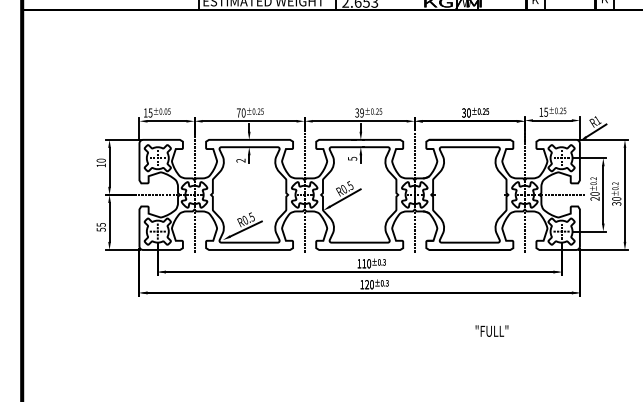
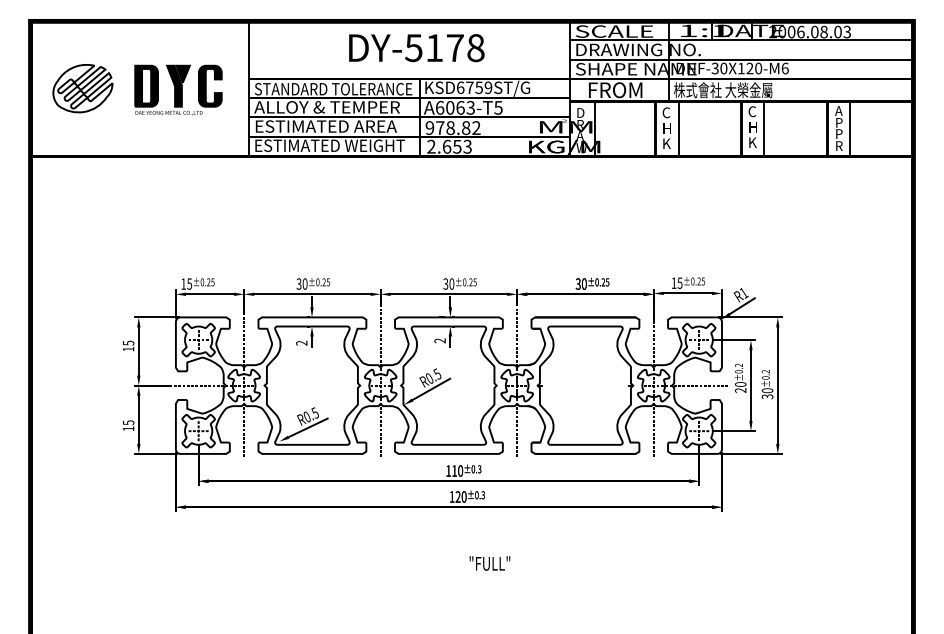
text: (165, 111) -> (208, 282), ±0.05 -> ±0.25
text: (238, 112) -> (298, 283), 70 -> 30
text: (361, 112) -> (451, 283), 39 -> 30
text: (352, 158) -> (439, 340), 5 -> 2
text: (101, 160) -> (128, 342), 10 -> 15
text: (101, 229) -> (128, 428), 55 -> 15
text: (491, 331) -> (489, 563), moved

